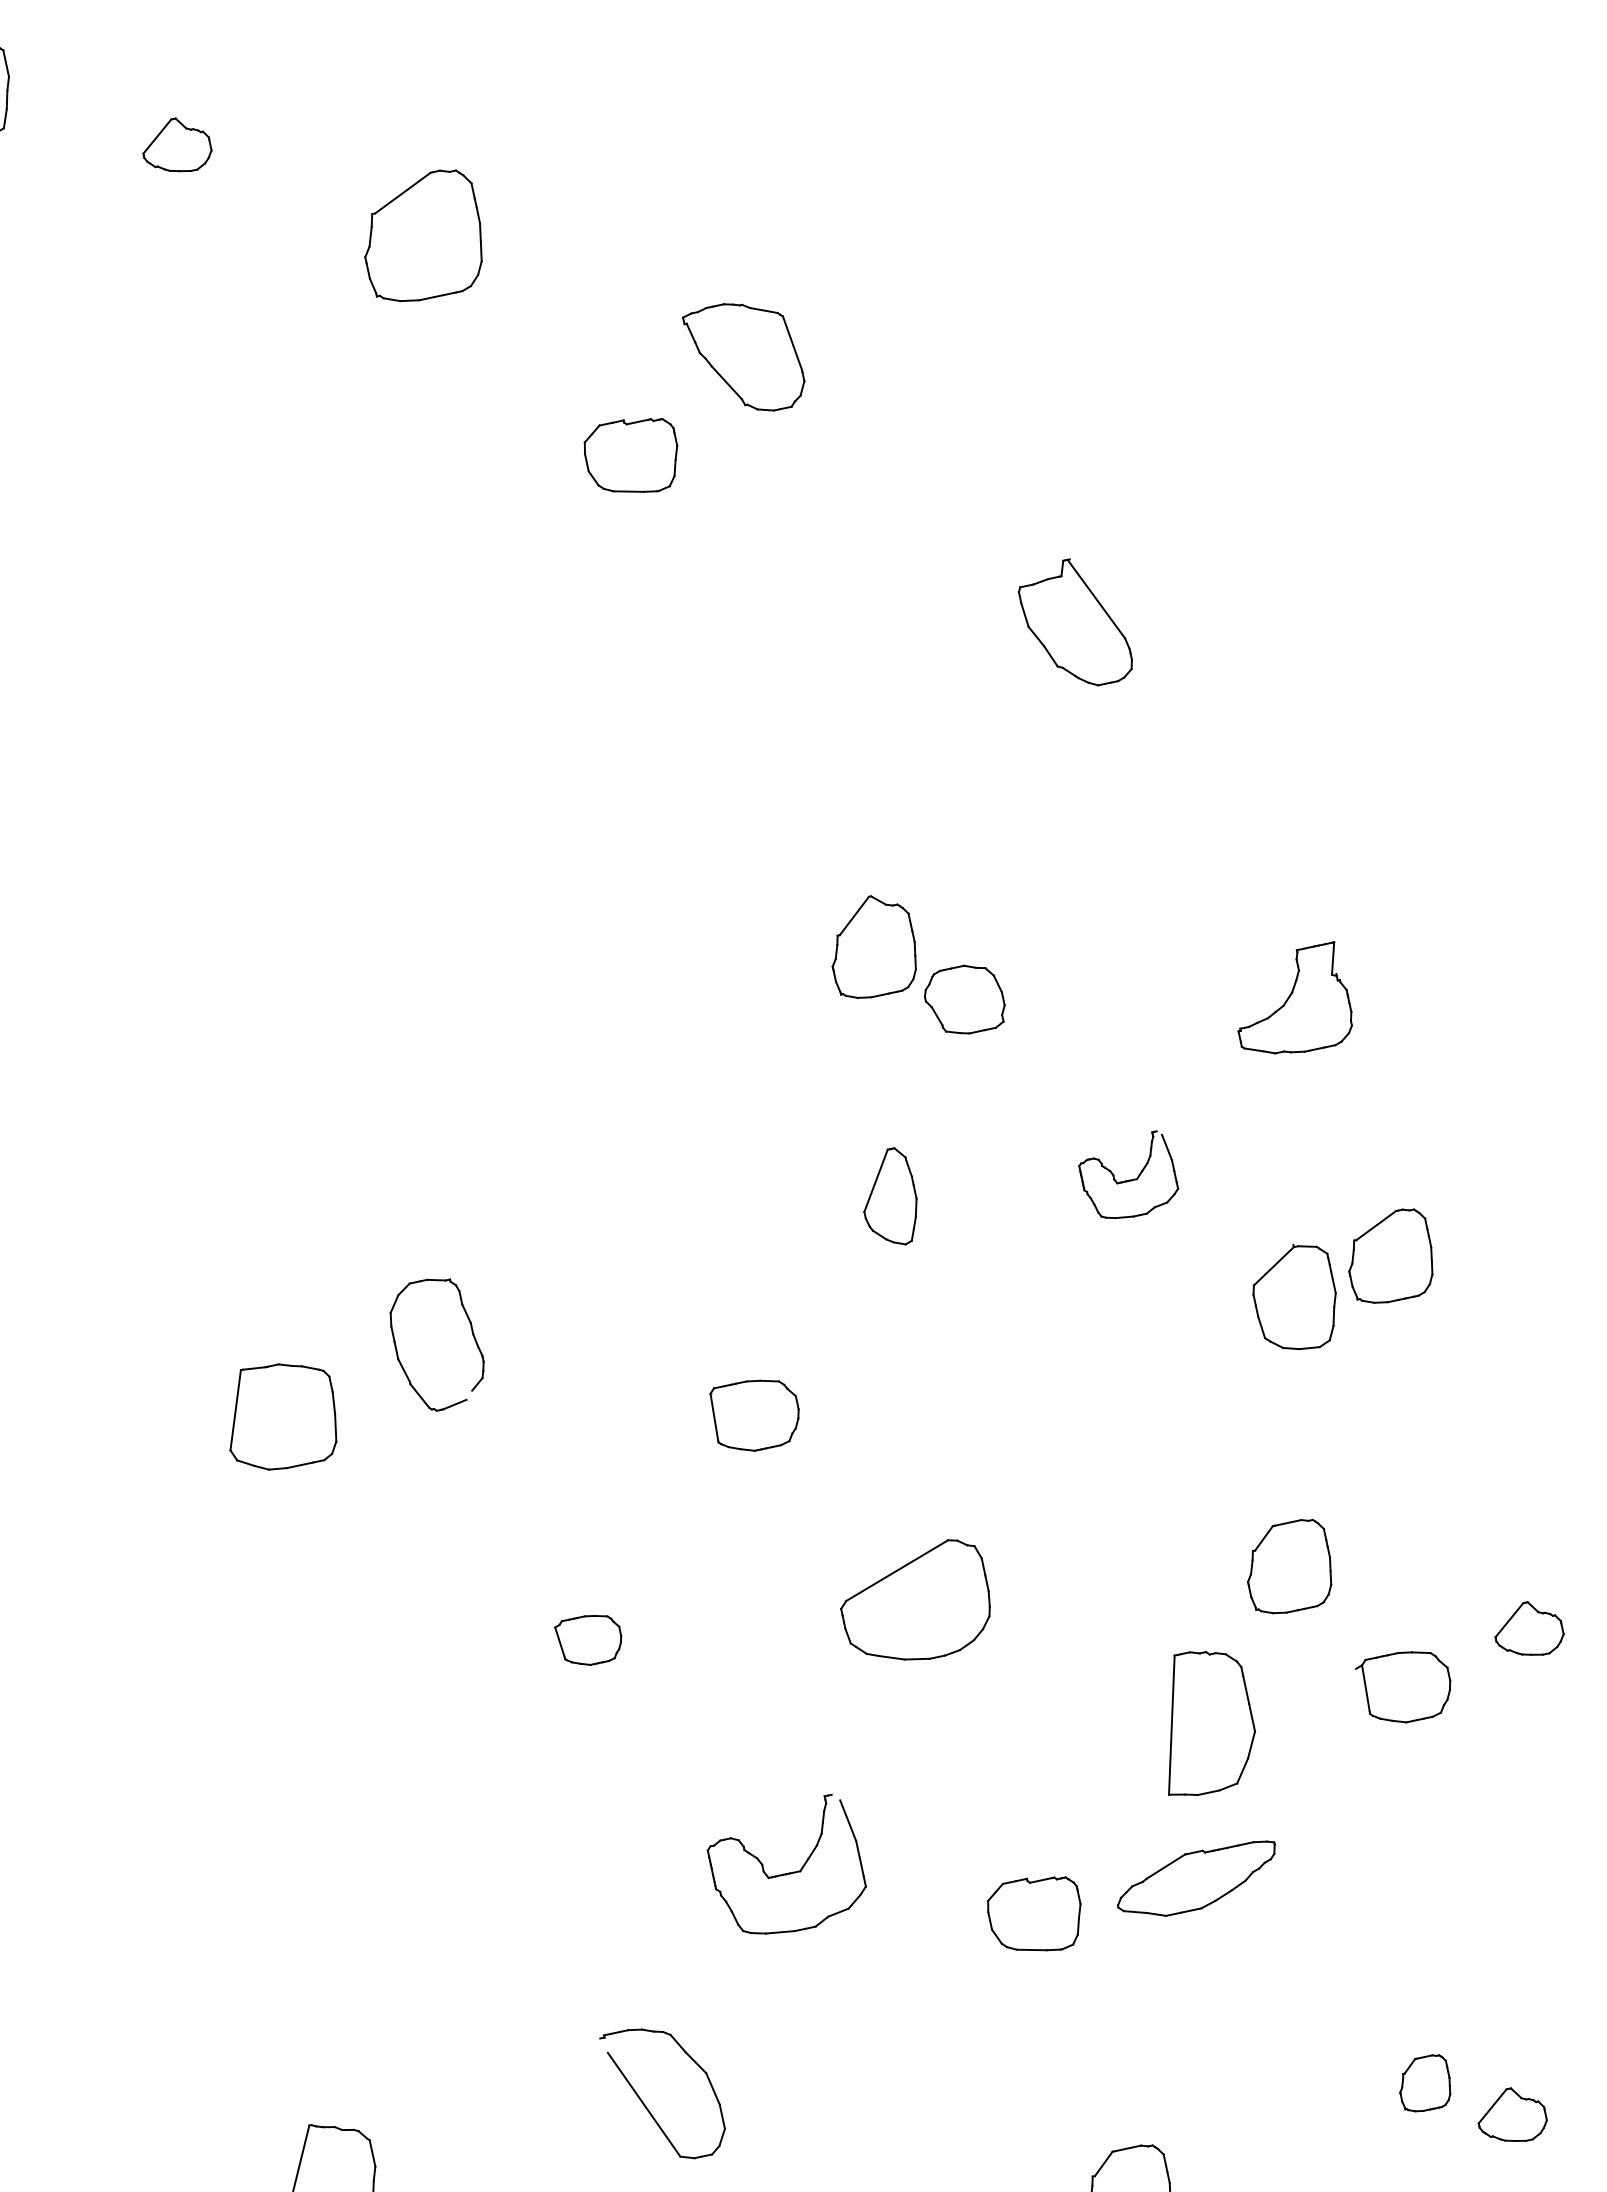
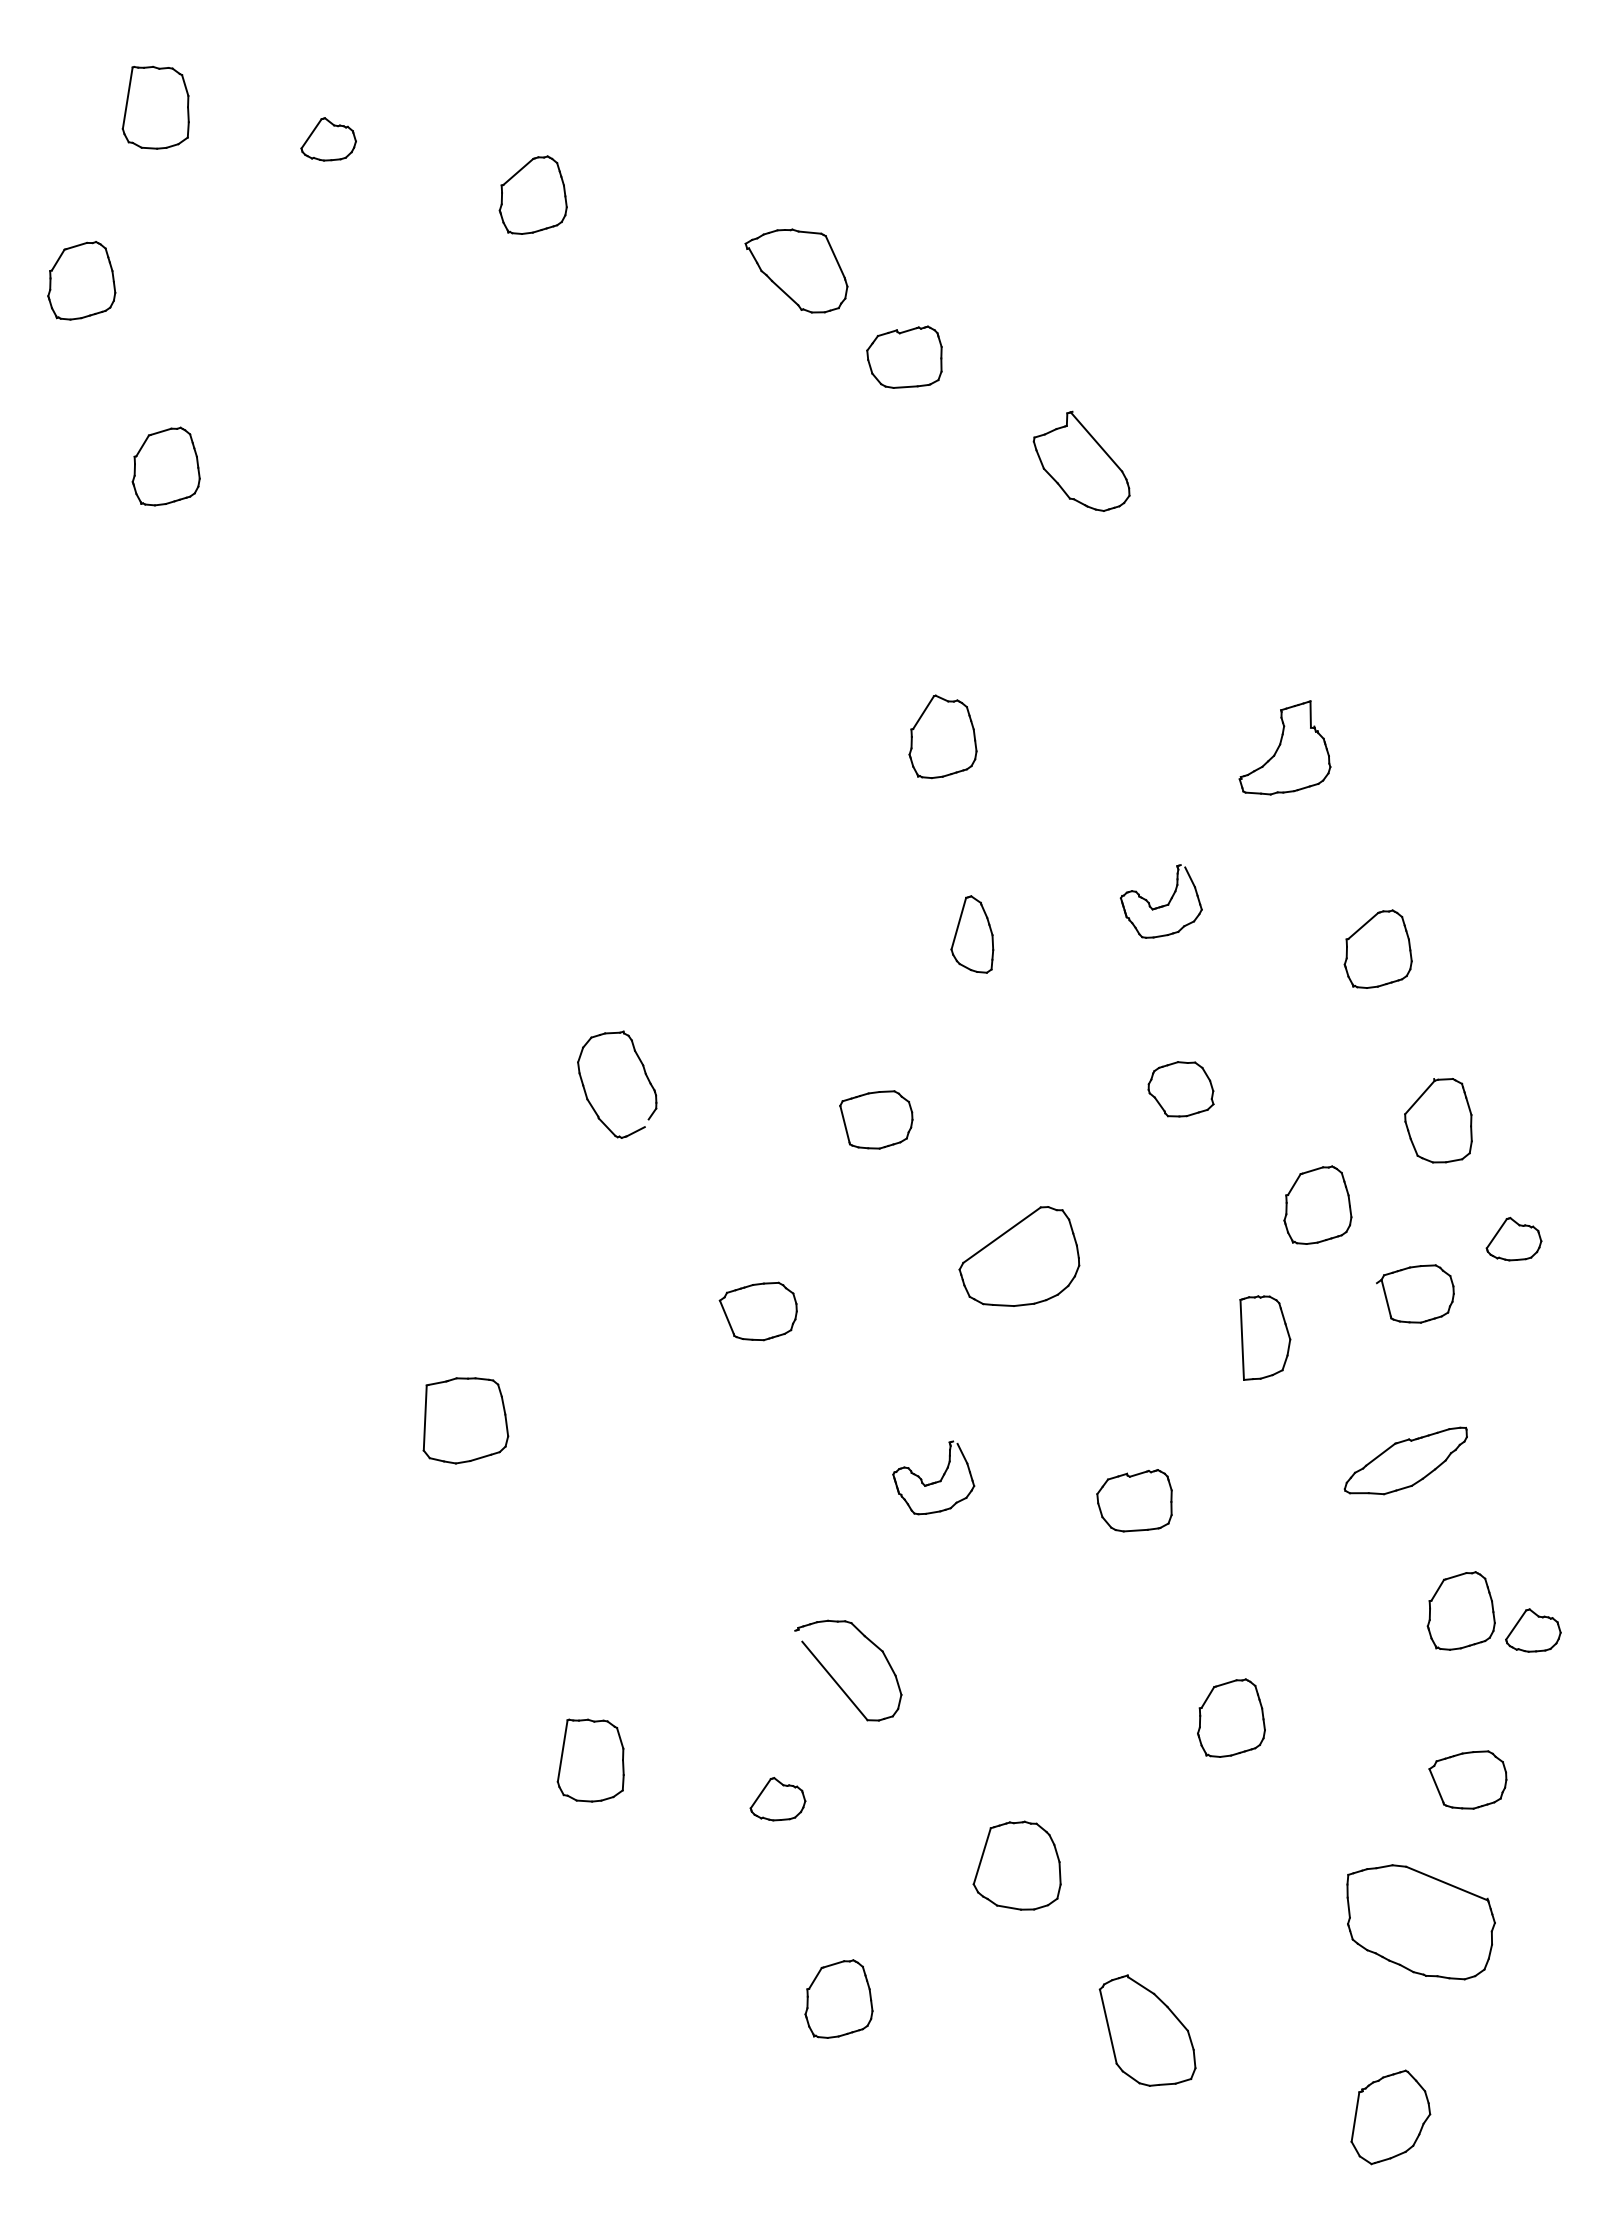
part: (424, 234) -> (532, 194), size x0.71
part: (630, 453) -> (904, 356), moved
part: (964, 999) -> (1180, 1089), moved
part: (1294, 1296) -> (1438, 1120), moved
part: (285, 1417) -> (465, 1420), moved
part: (586, 1639) -> (757, 1311), size x1.43
part: (1212, 1724) -> (1265, 1337), size x0.71
part: (787, 1863) -> (933, 1477), size x0.62
part: (1195, 1876) -> (1405, 1460), moved
part: (1425, 2082) -> (1460, 1610), size x1.67

